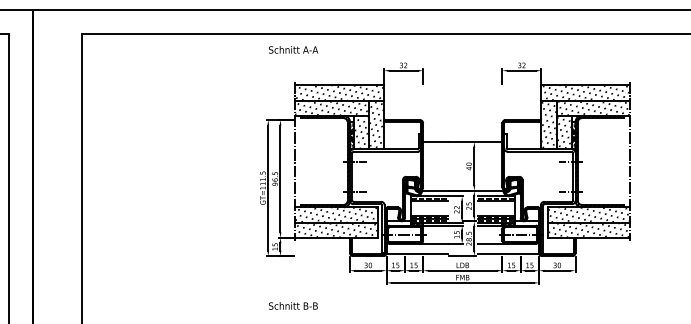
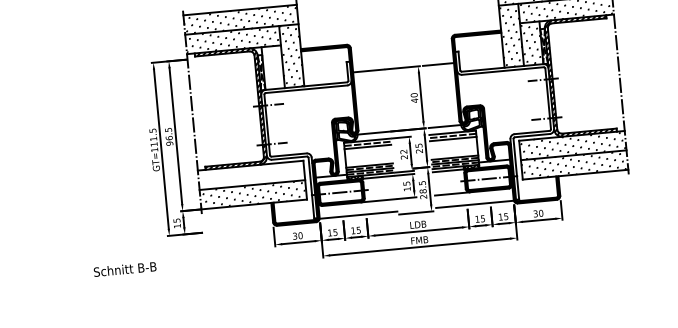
hatch: (360, 131) -> (272, 66), removed
hatch: (336, 214) -> (251, 174), removed
text: (293, 305) -> (125, 268), moved

